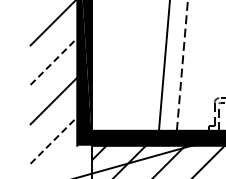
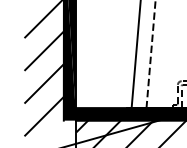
line: (53, 61) -> (44, 50), dashed -> solid
line: (53, 140) -> (44, 116), dashed -> solid

